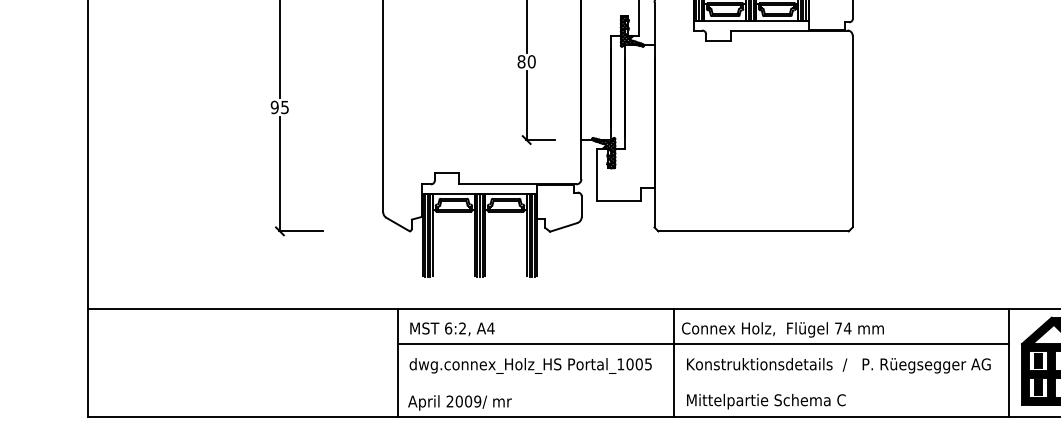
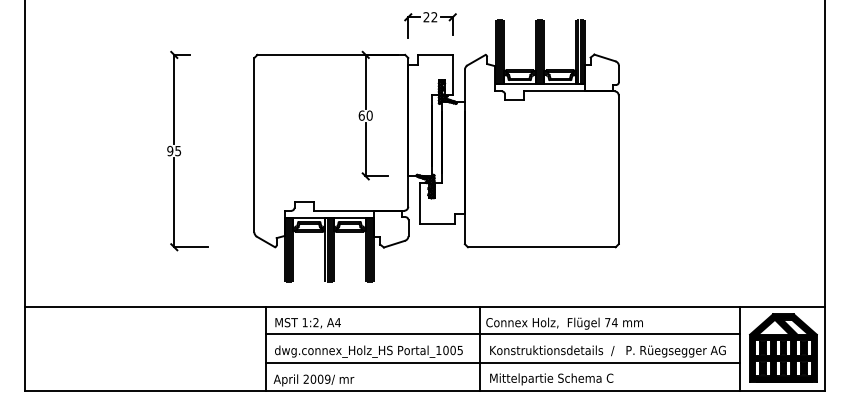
text: (521, 61) -> (361, 115), 80 -> 60
text: (447, 328) -> (304, 322), 6:2, -> 1:2,
line: (702, 379) -> (502, 362), added

